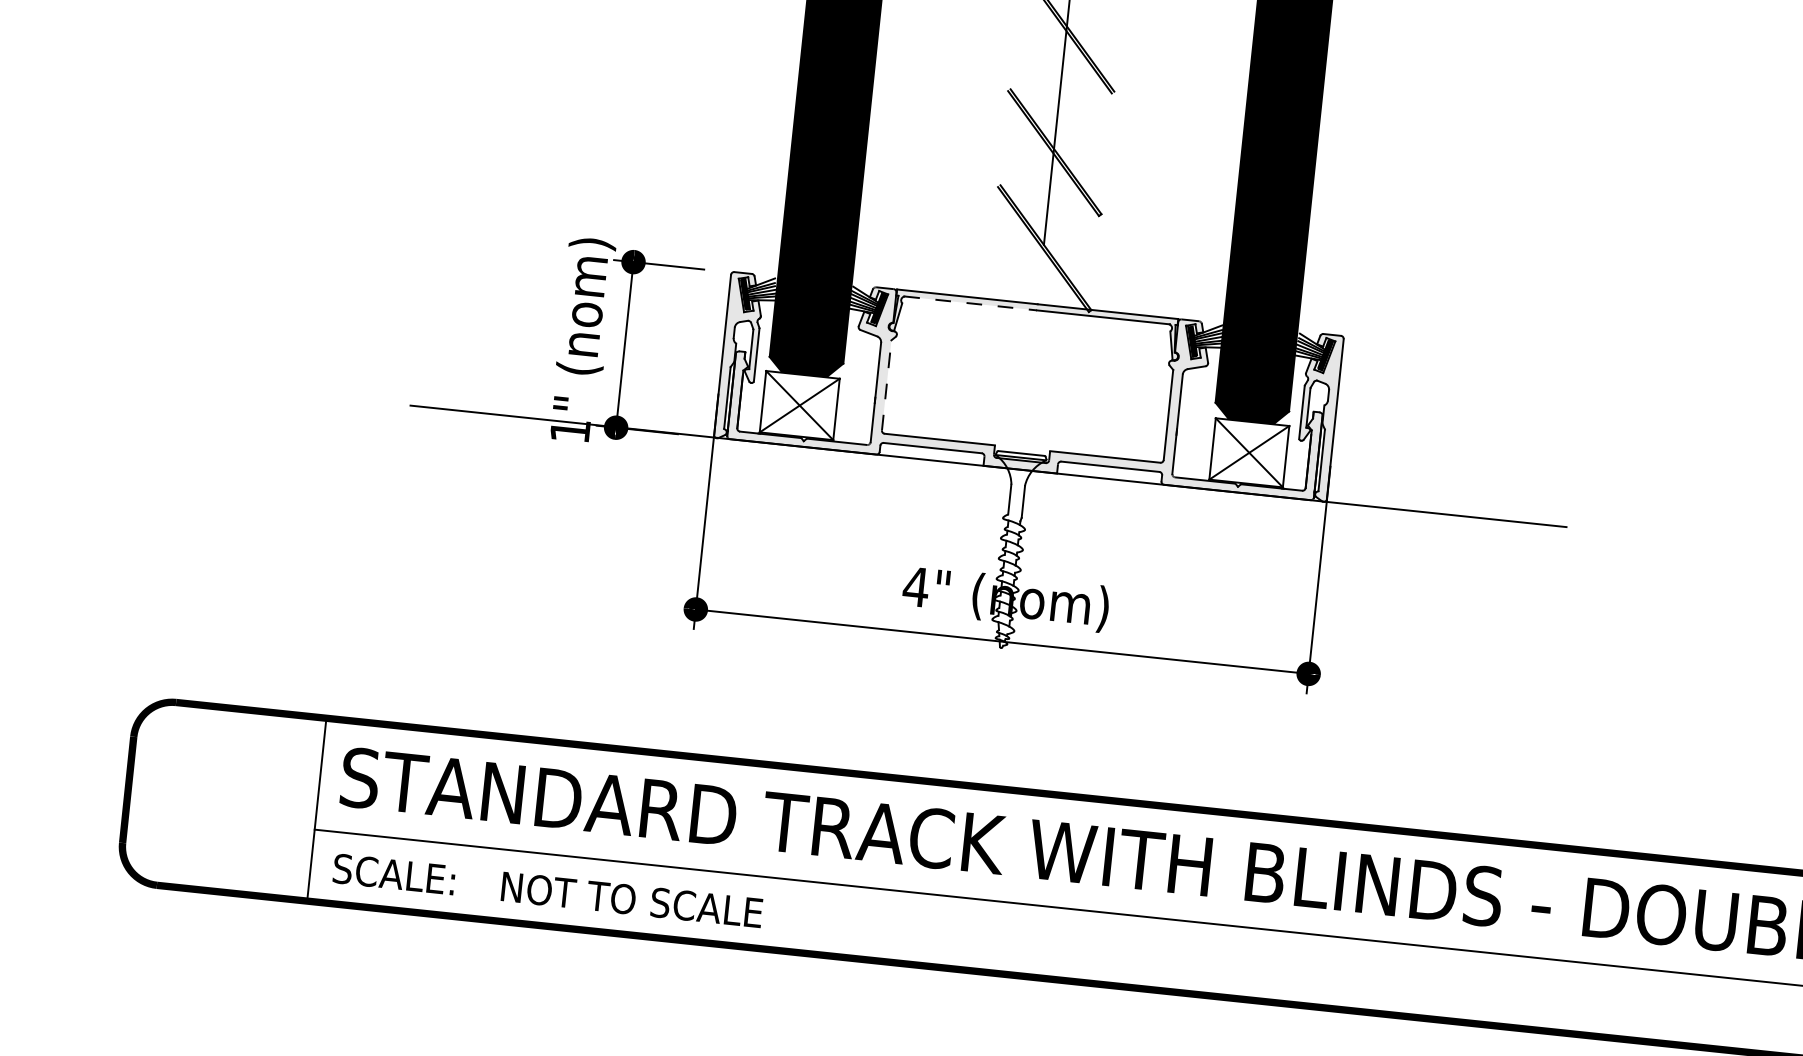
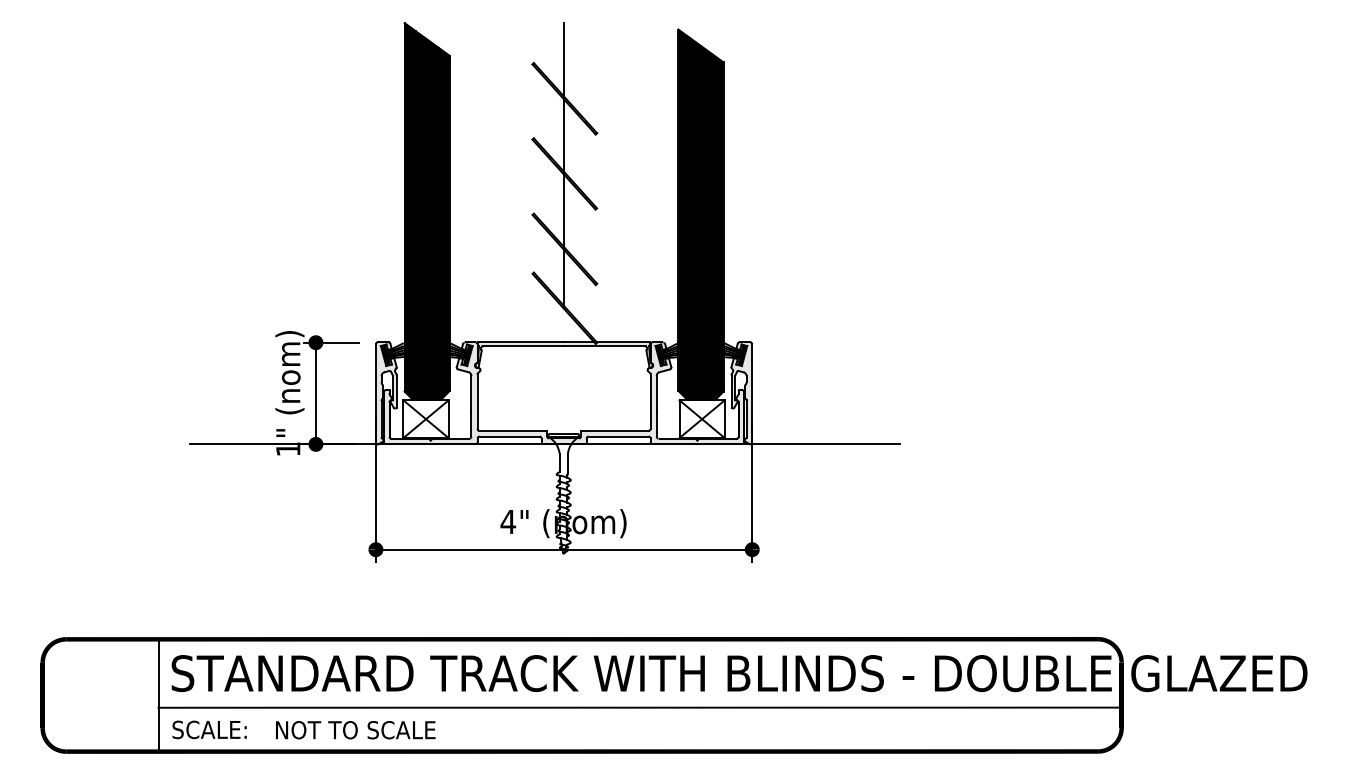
line: (970, 303) -> (523, 346), dashed -> solid
line: (886, 385) -> (477, 401), dashed -> solid

